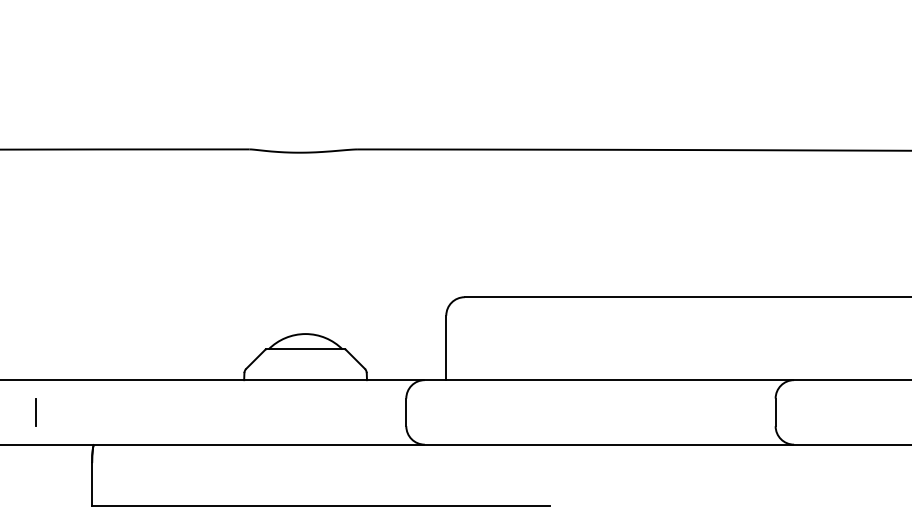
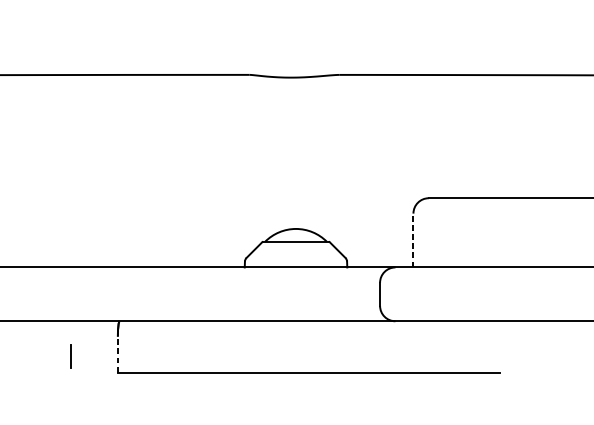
line: (446, 347) -> (413, 240), solid -> dashed
line: (35, 412) -> (70, 356), moved
line: (92, 484) -> (118, 354), solid -> dashed

